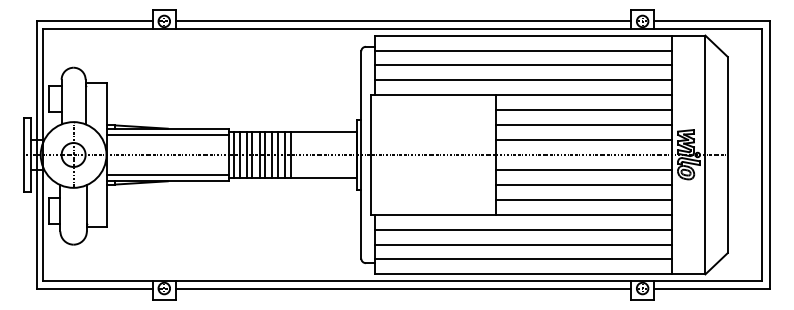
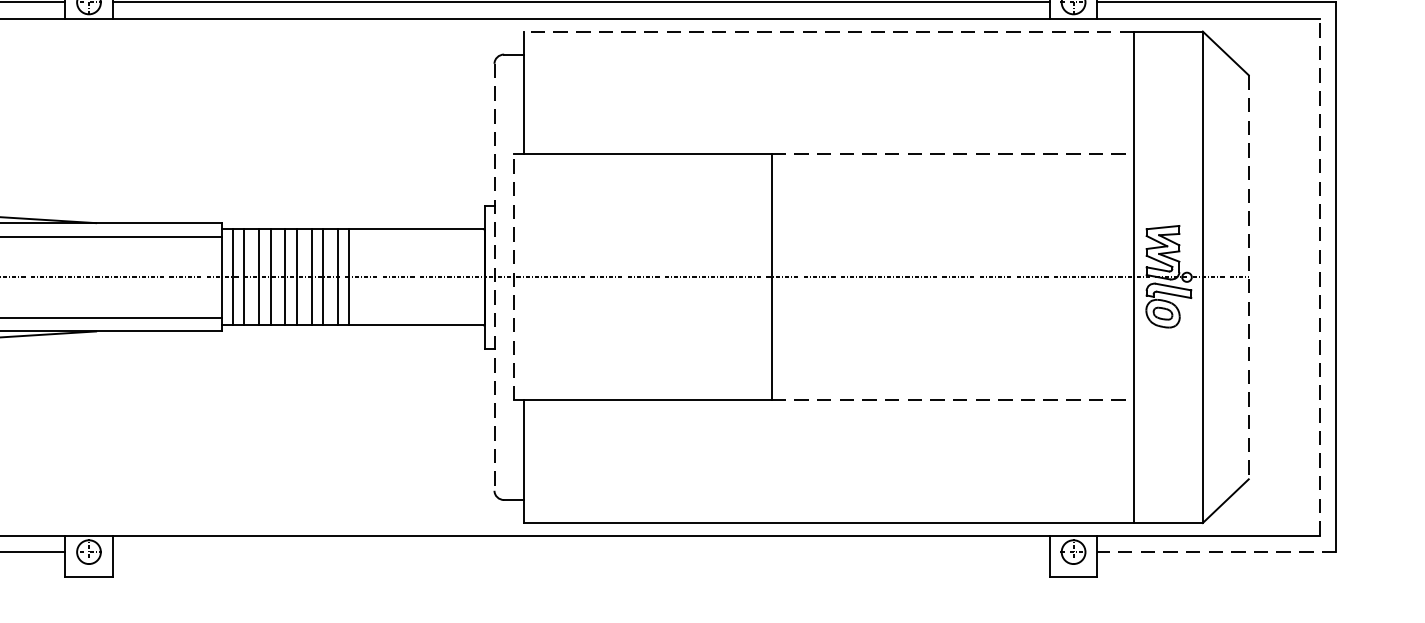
line: (523, 35) -> (828, 31), solid -> dashed
line: (523, 50) -> (828, 62), removed
line: (523, 65) -> (828, 93), removed
line: (523, 80) -> (828, 123), removed
line: (583, 95) -> (951, 154), solid -> dashed
line: (583, 110) -> (951, 185), removed
line: (583, 125) -> (951, 216), removed
line: (583, 140) -> (951, 247), removed
line: (361, 155) -> (494, 278), solid -> dashed
line: (370, 155) -> (513, 278), solid -> dashed
line: (727, 155) -> (1248, 278), solid -> dashed
line: (762, 155) -> (1320, 278), solid -> dashed
line: (583, 169) -> (951, 307), removed
line: (583, 184) -> (951, 338), removed
line: (583, 199) -> (951, 368), removed
line: (583, 214) -> (951, 399), solid -> dashed
line: (523, 229) -> (828, 430), removed
line: (523, 244) -> (828, 461), removed
line: (523, 259) -> (828, 492), removed
line: (403, 288) -> (581, 552), removed
line: (712, 288) -> (1217, 552), solid -> dashed

